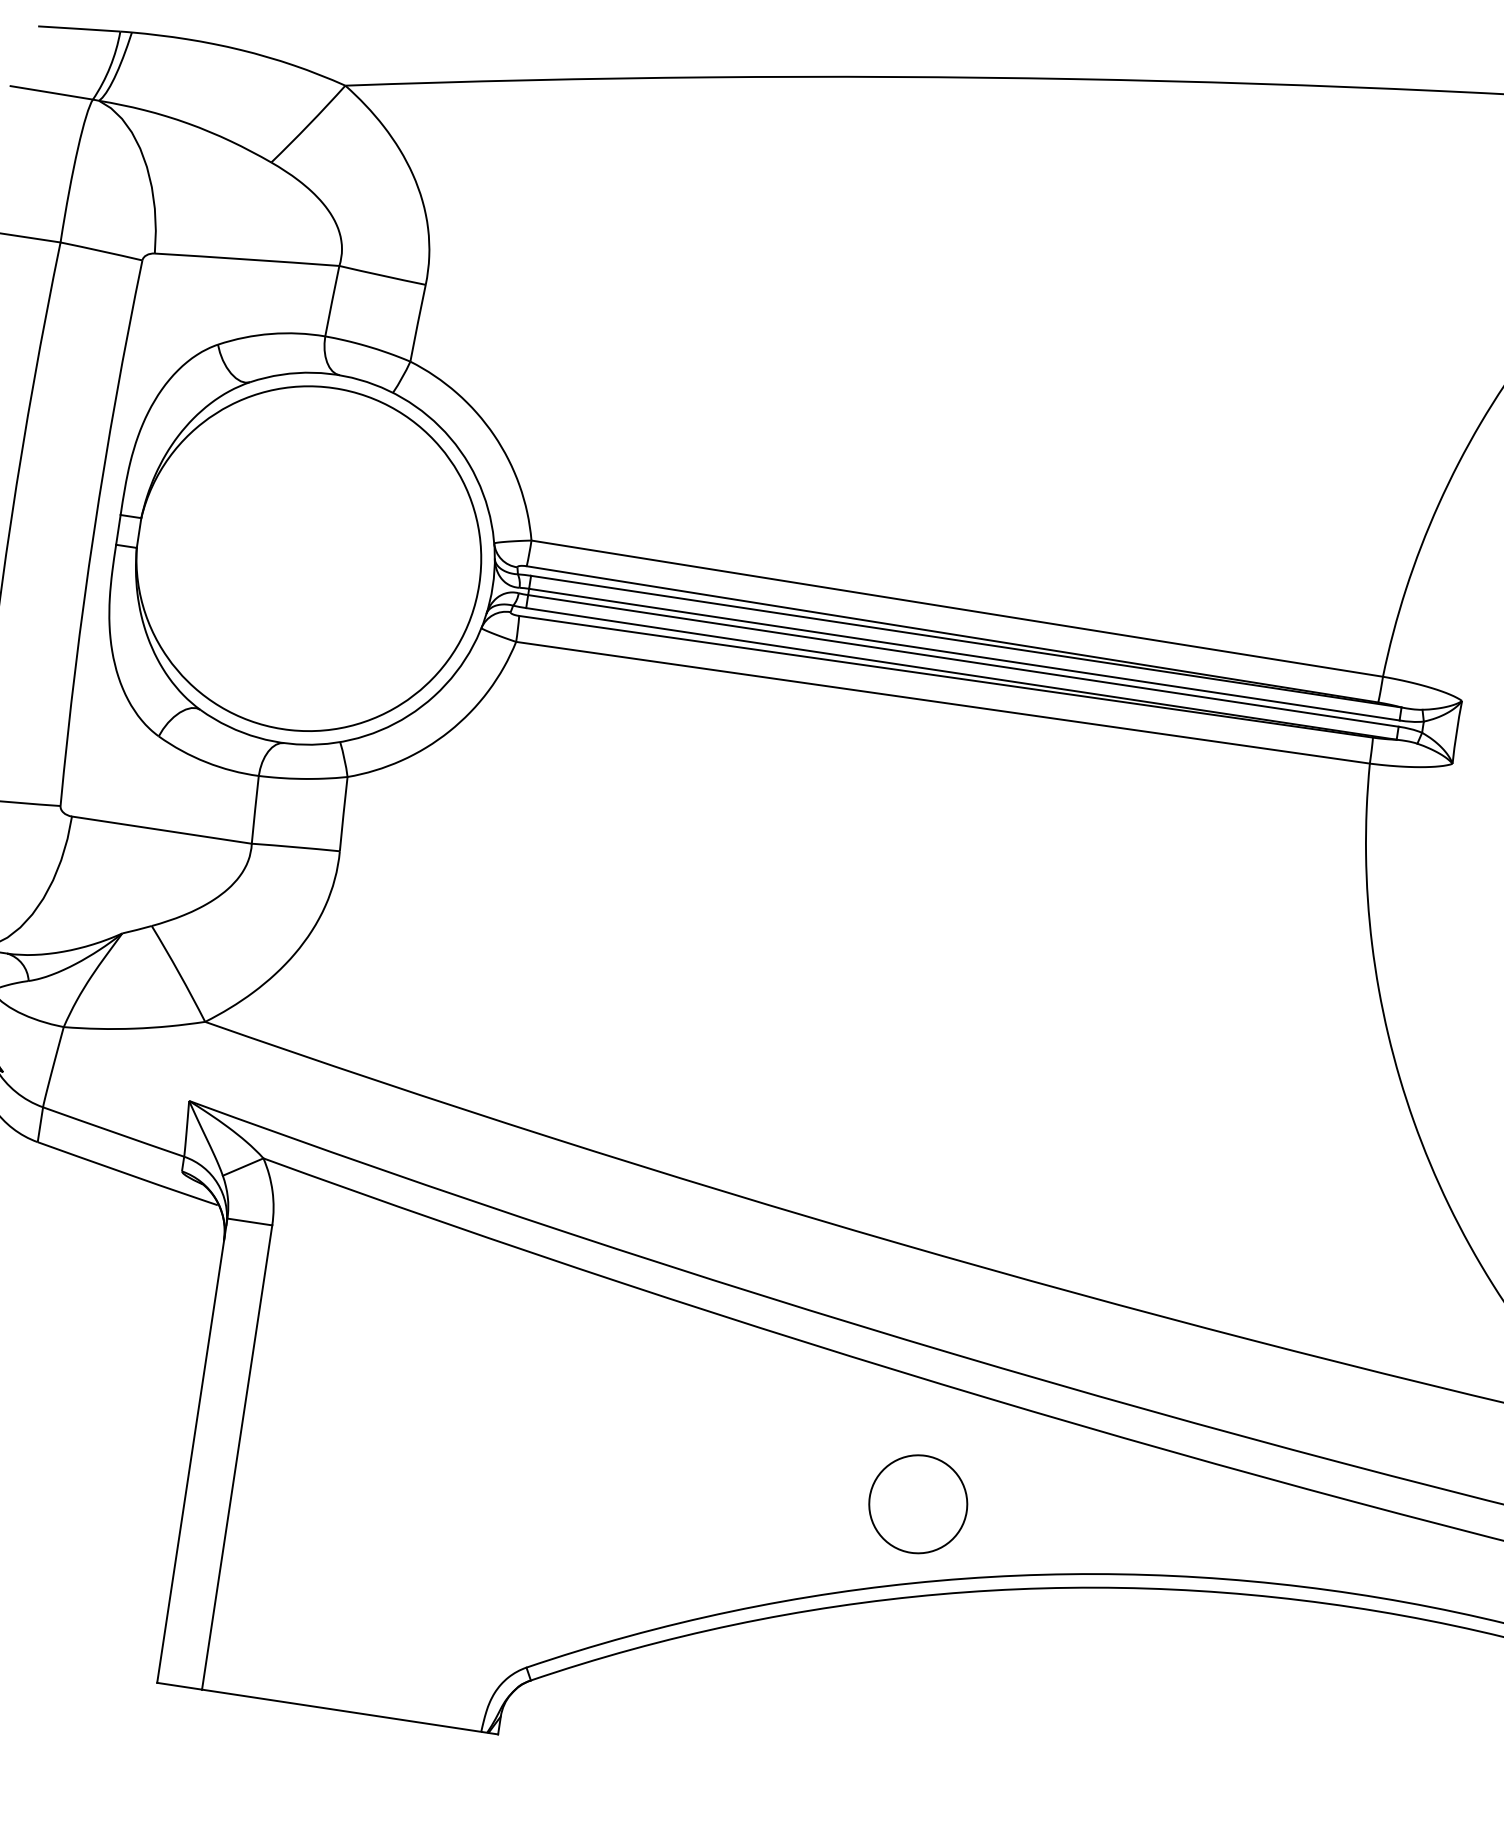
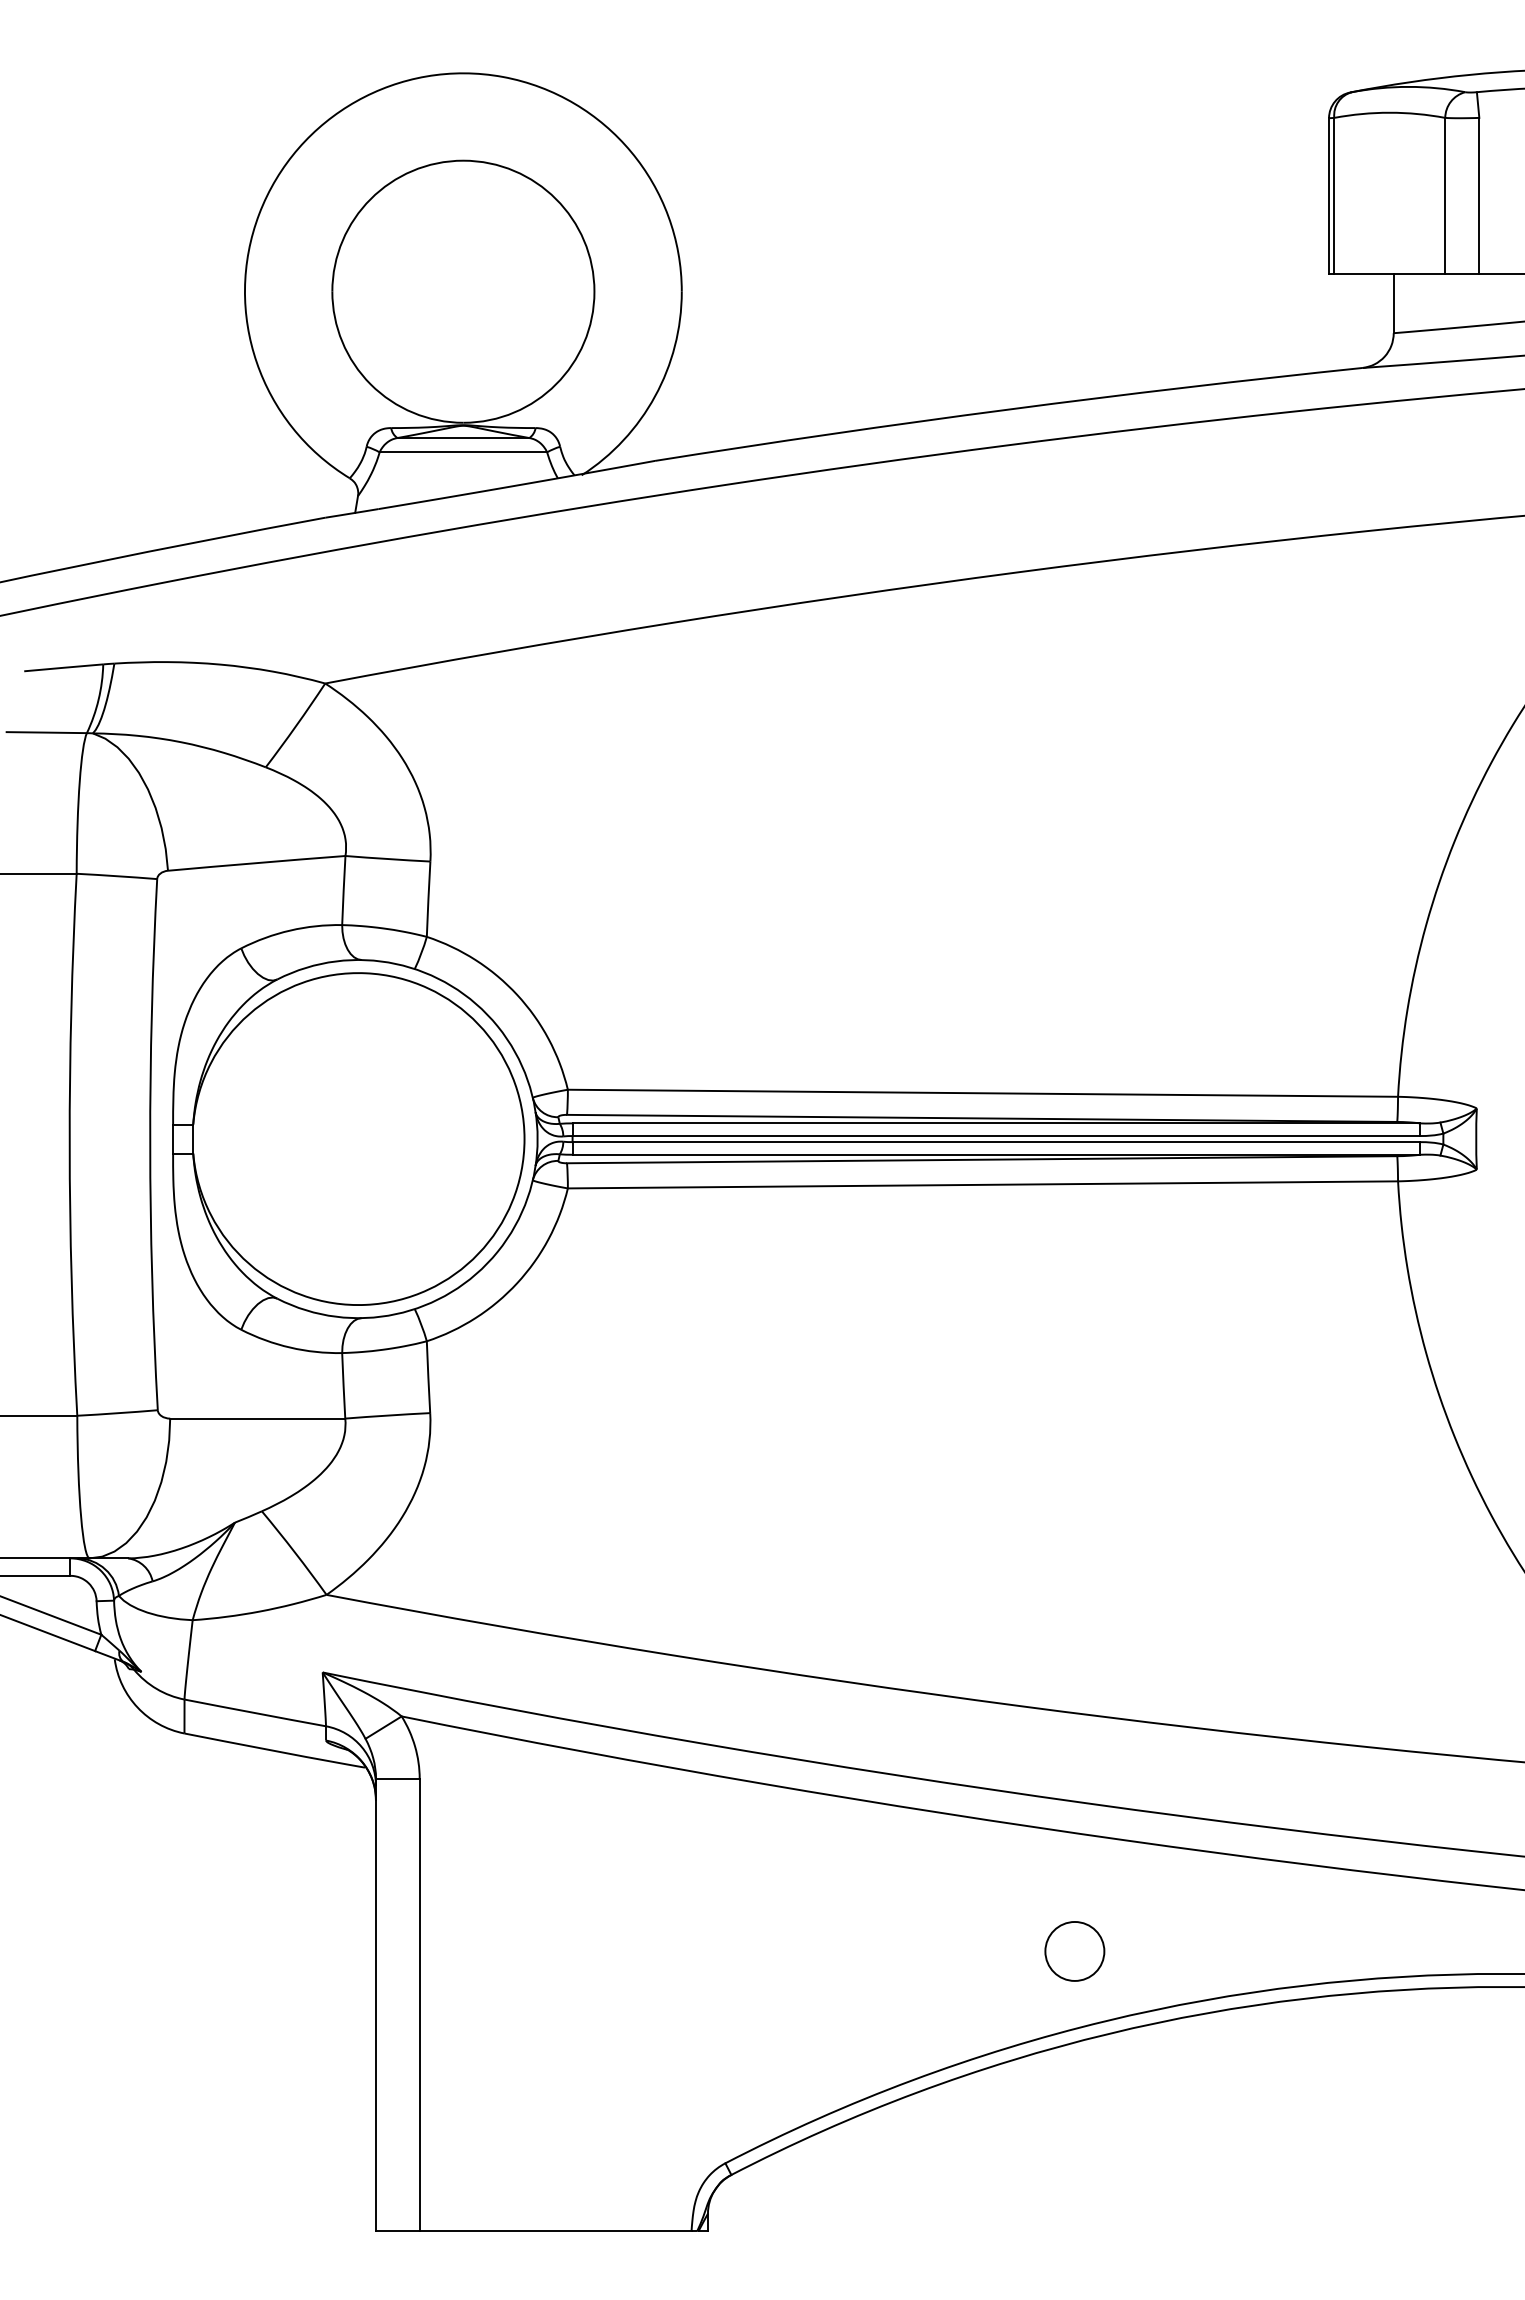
circle: (917, 1504) -> (1074, 1951), size x0.62

